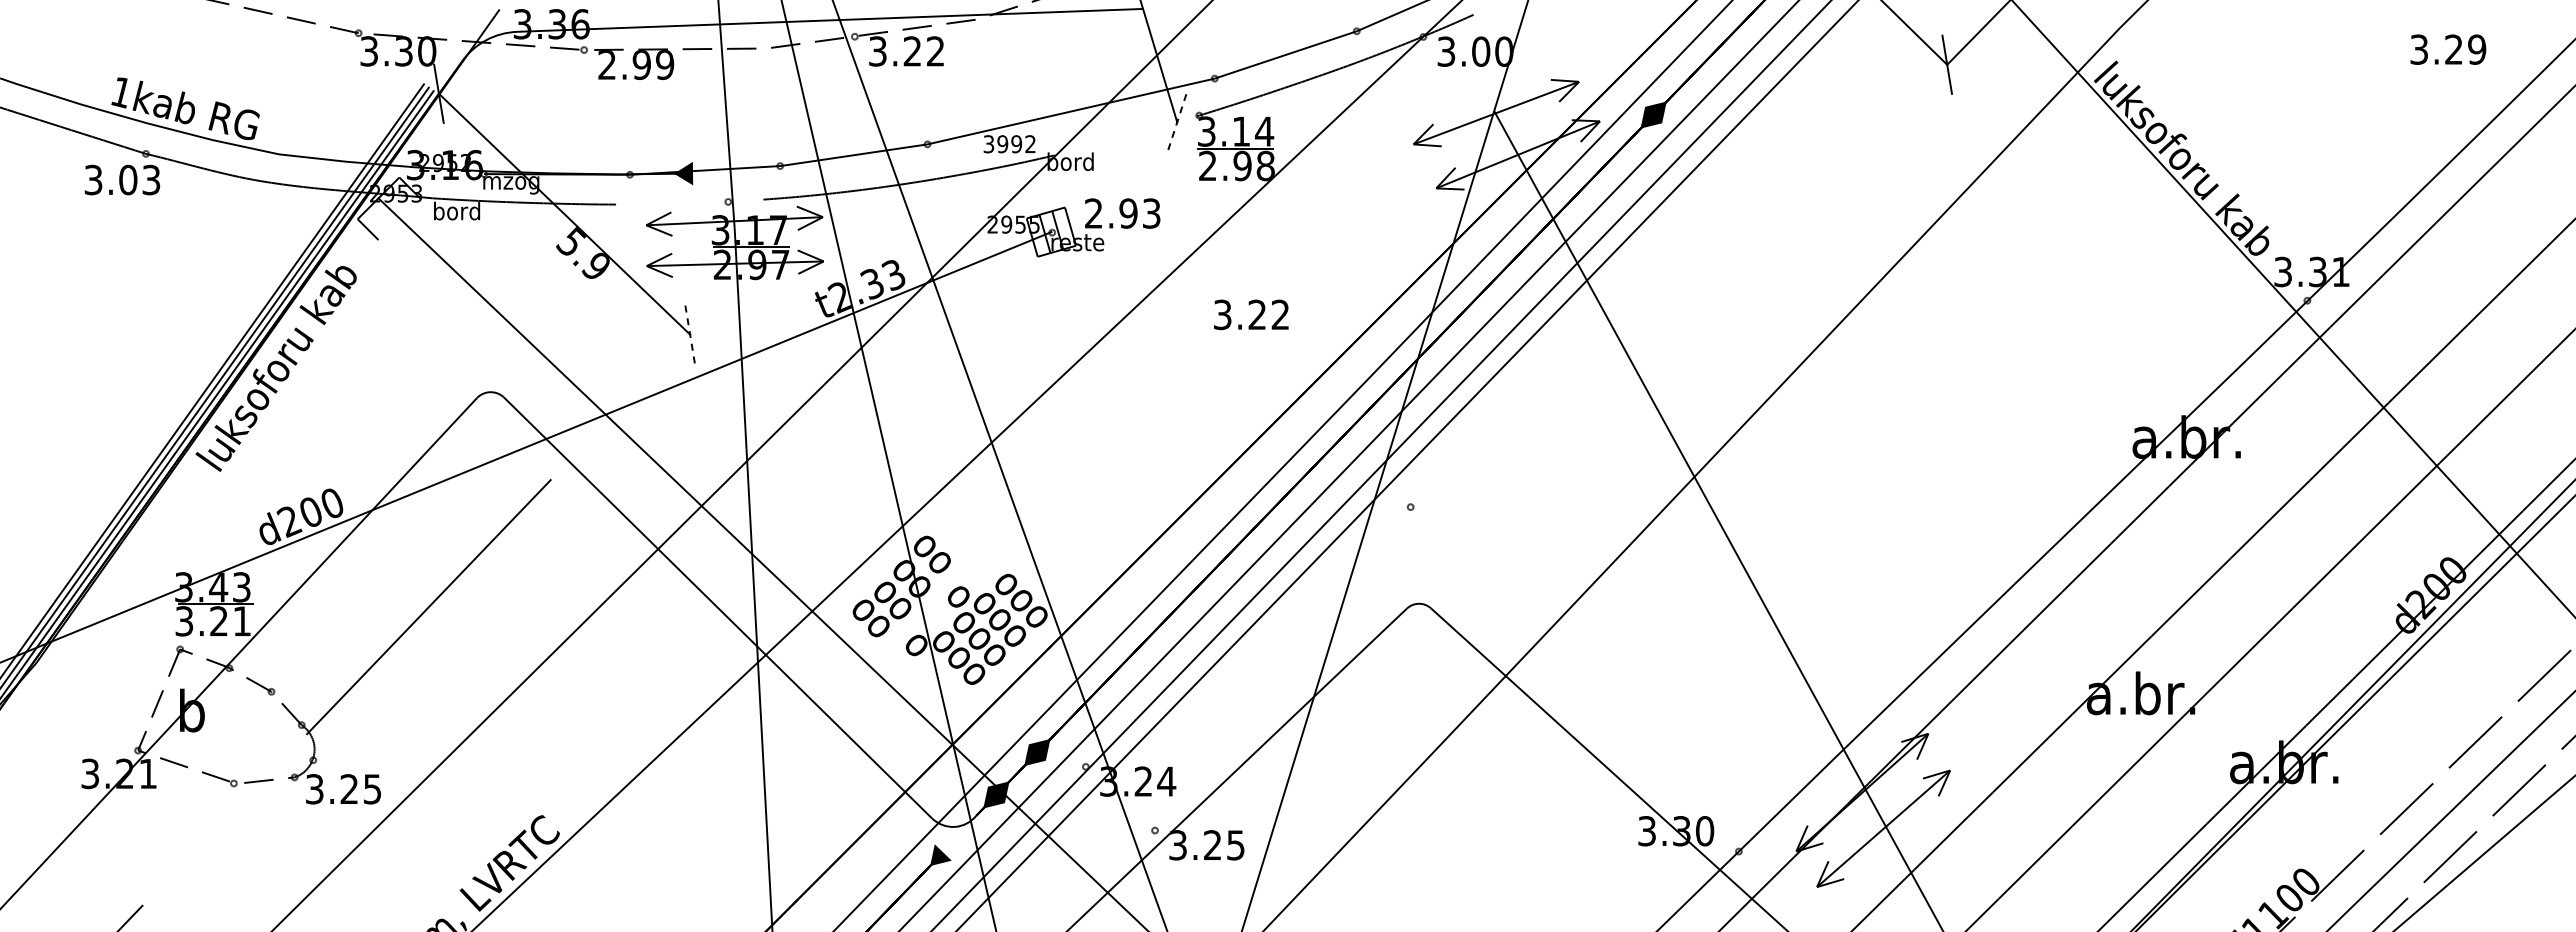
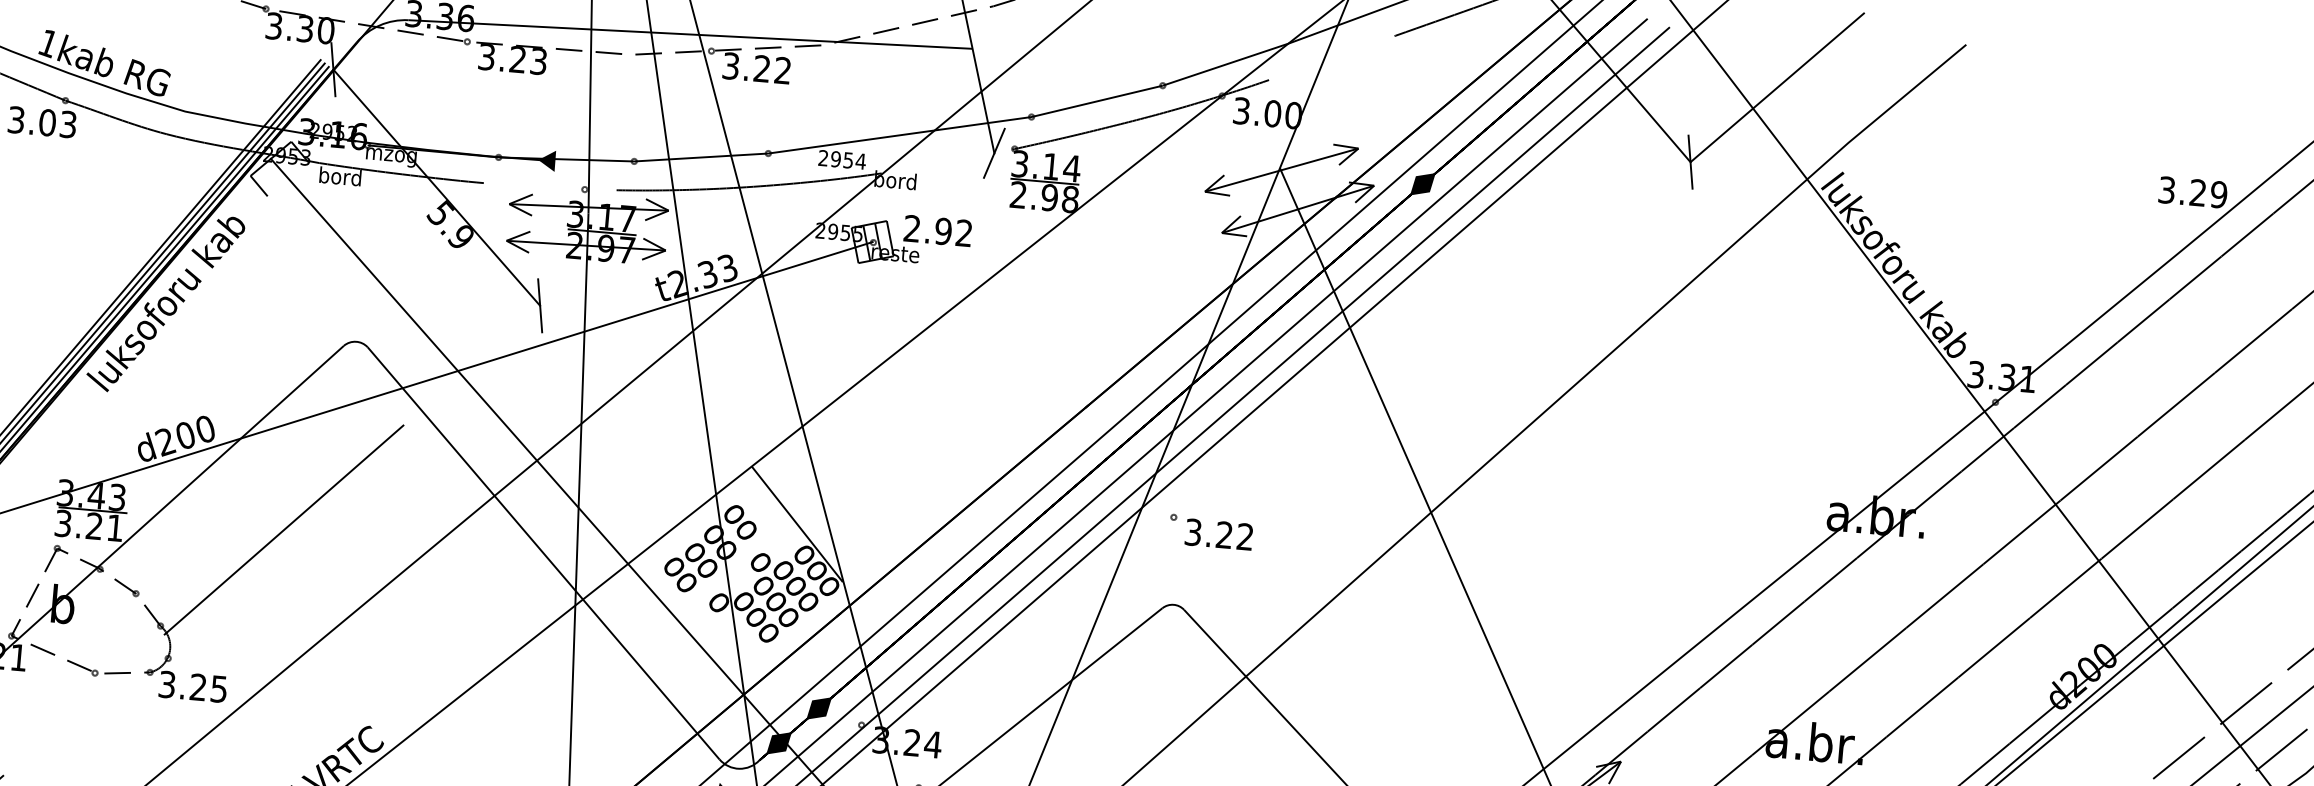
text: (2448, 49) -> (2193, 192), moved
text: (636, 64) -> (513, 58), 2.99 -> 3.23
line: (1177, 122) -> (994, 153), dashed -> solid
text: (1009, 144) -> (841, 160), 3992 -> 2954
text: (1151, 213) -> (964, 233), 2.93 -> 2.92
text: (1251, 314) -> (1219, 534), moved
line: (690, 335) -> (540, 306), dashed -> solid
line: (995, 550) -> (797, 523), added

